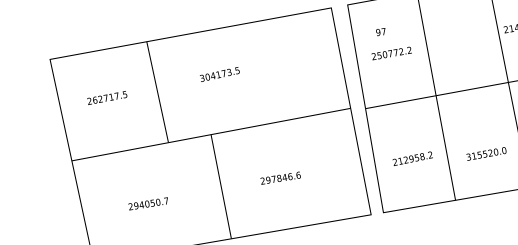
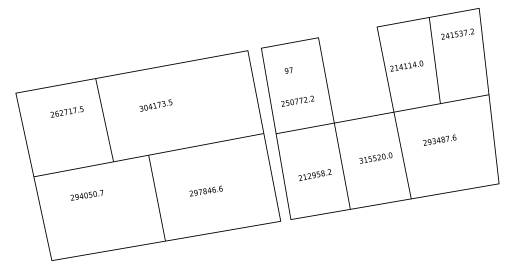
text: (391, 52) -> (297, 100), moved
text: (106, 97) -> (66, 111), moved
text: (486, 153) -> (375, 157), moved
text: (147, 204) -> (86, 195), moved

